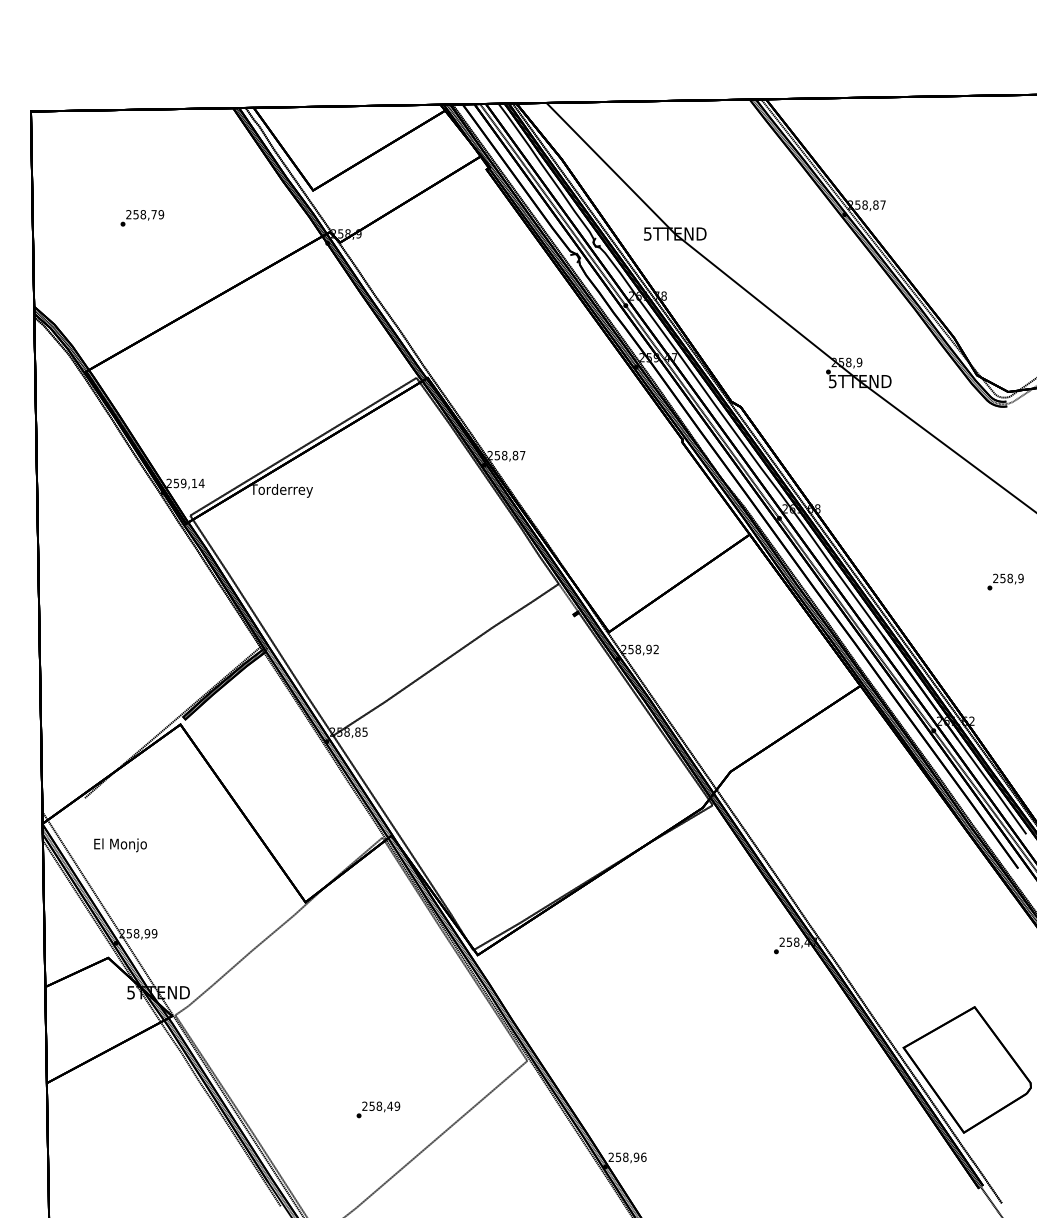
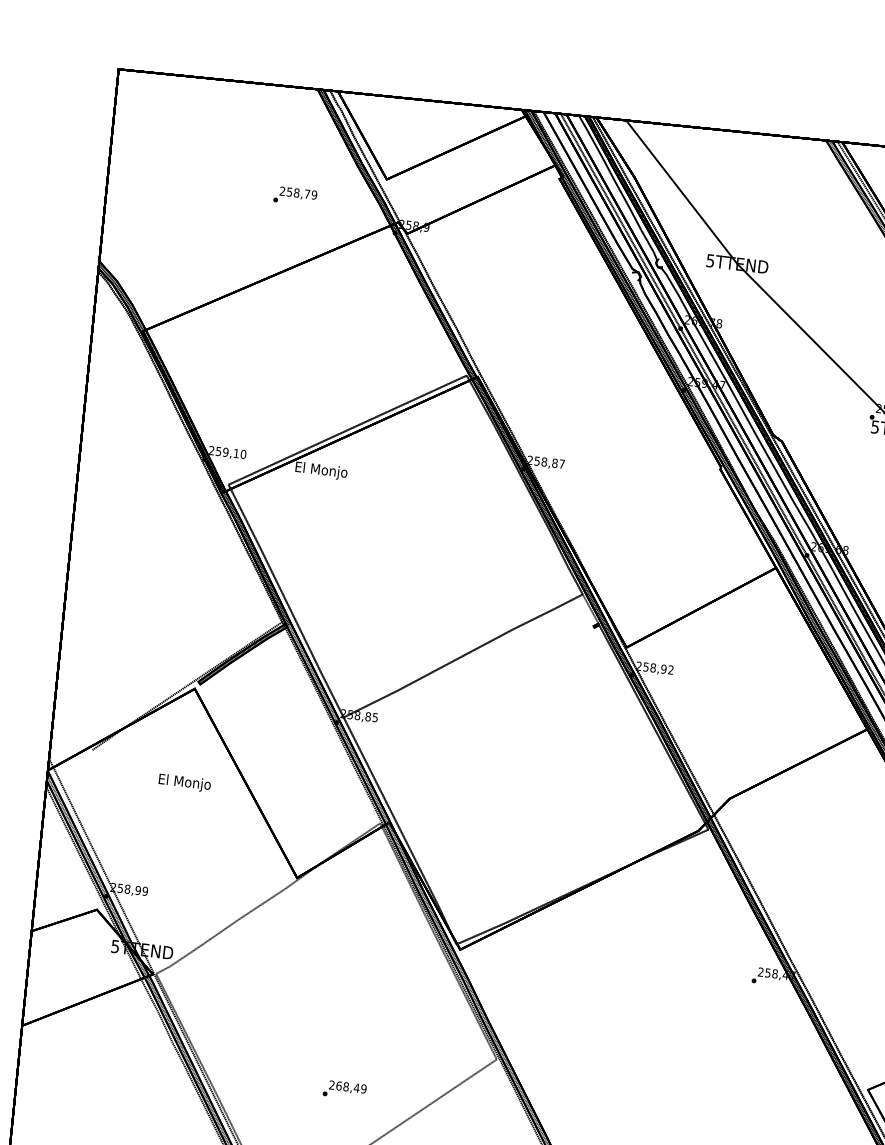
text: (142, 218) -> (295, 196), moved
text: (201, 483) -> (243, 454), 259,14 -> 259,10
text: (282, 490) -> (322, 470), Torderrey -> El Monjo
text: (120, 845) -> (184, 783), moved
text: (371, 1105) -> (338, 1085), 258,49 -> 268,49

